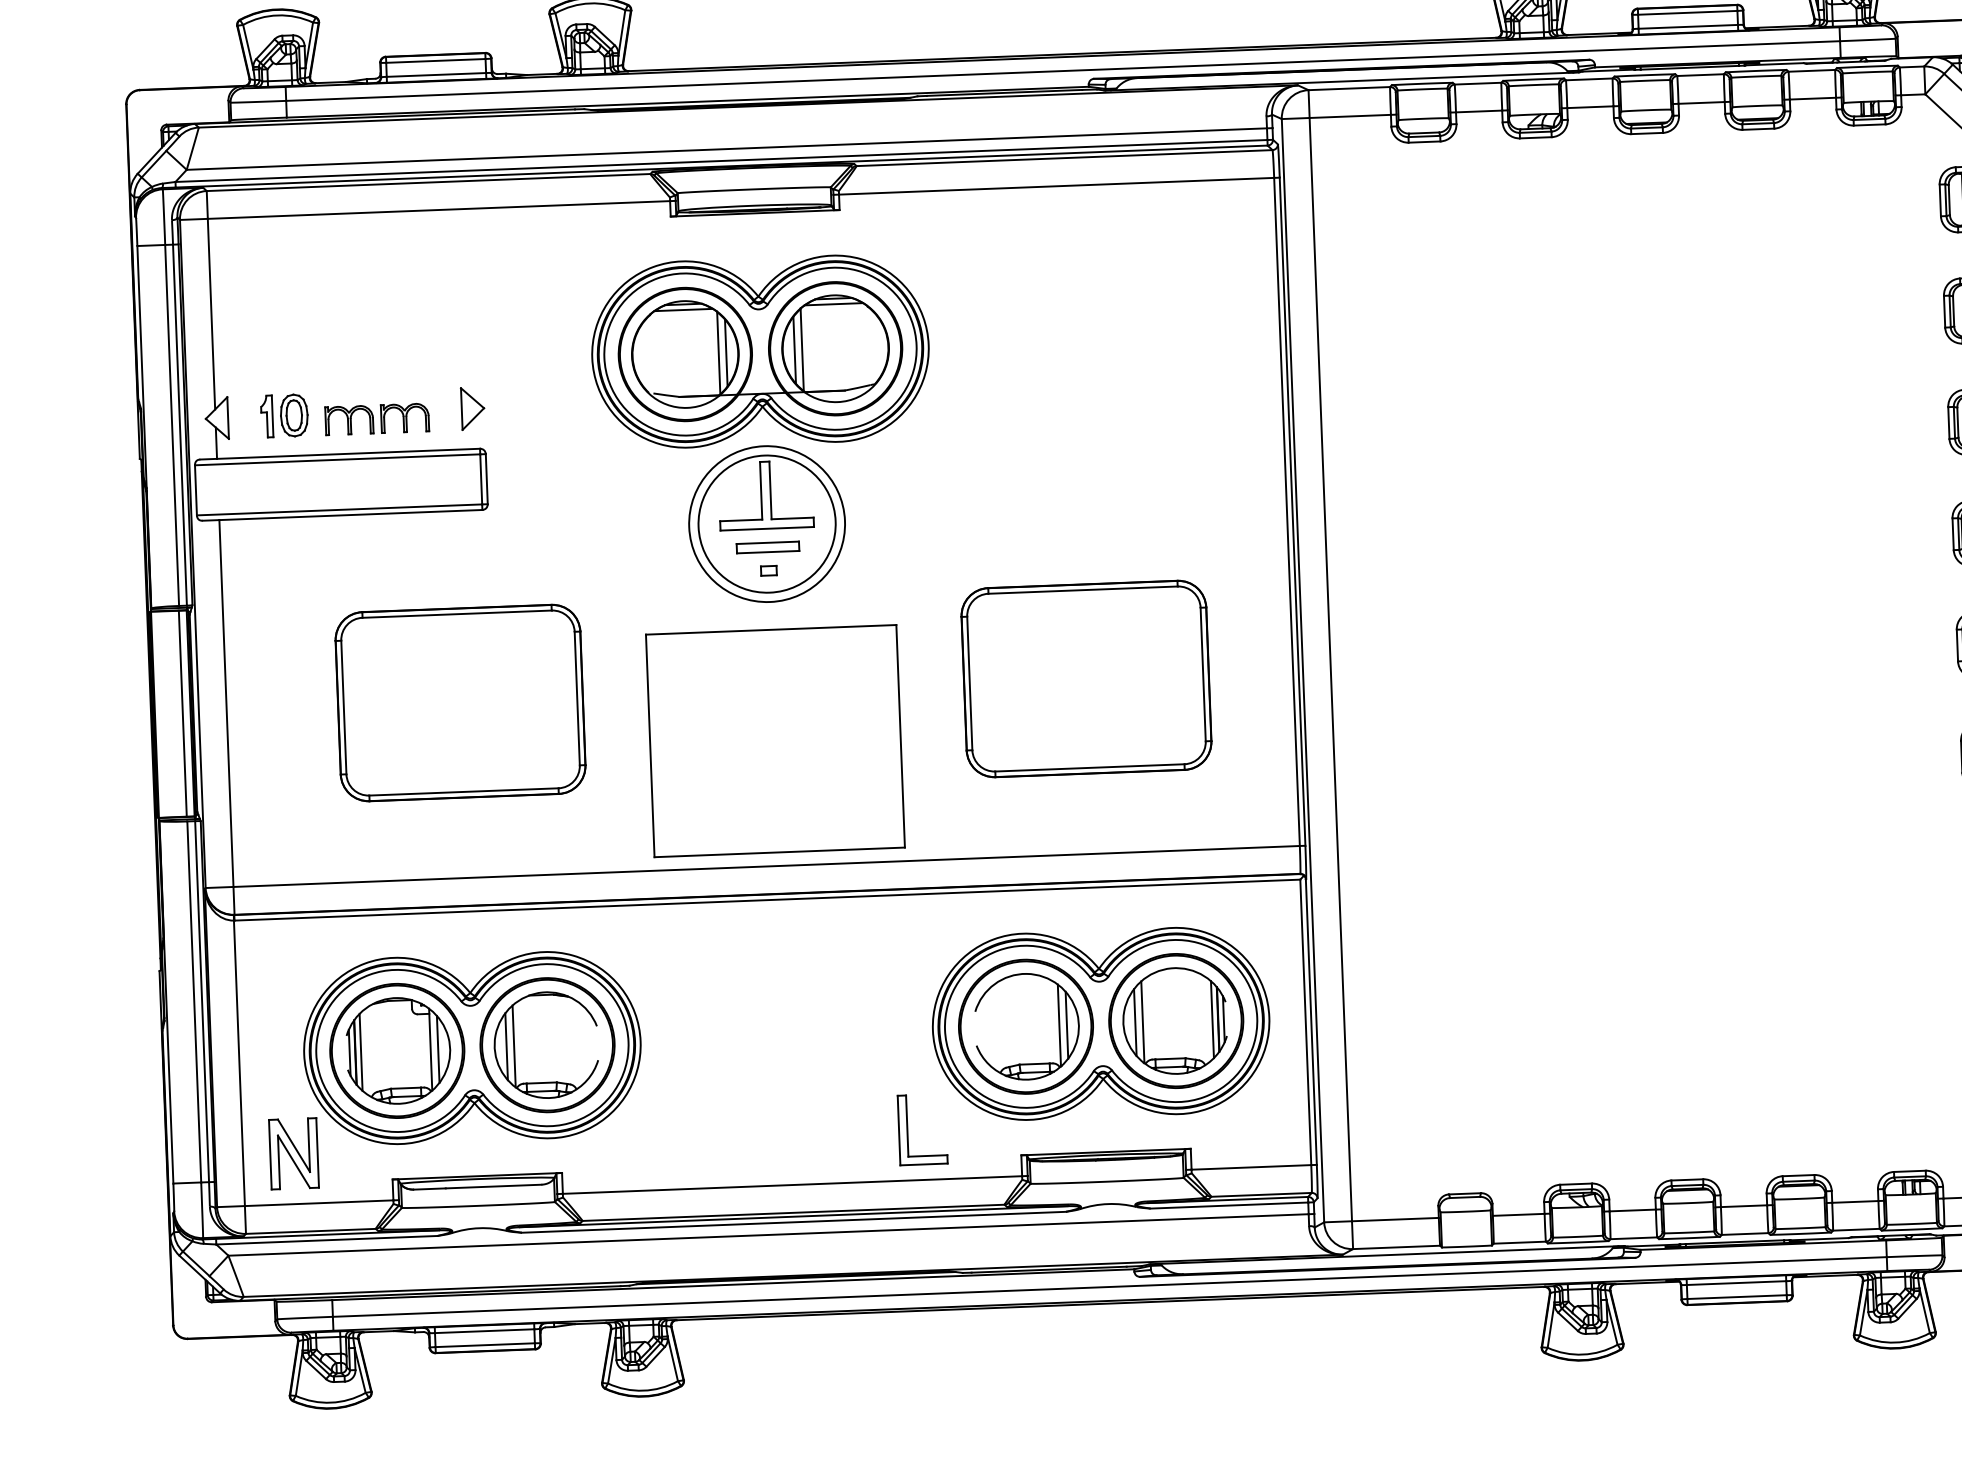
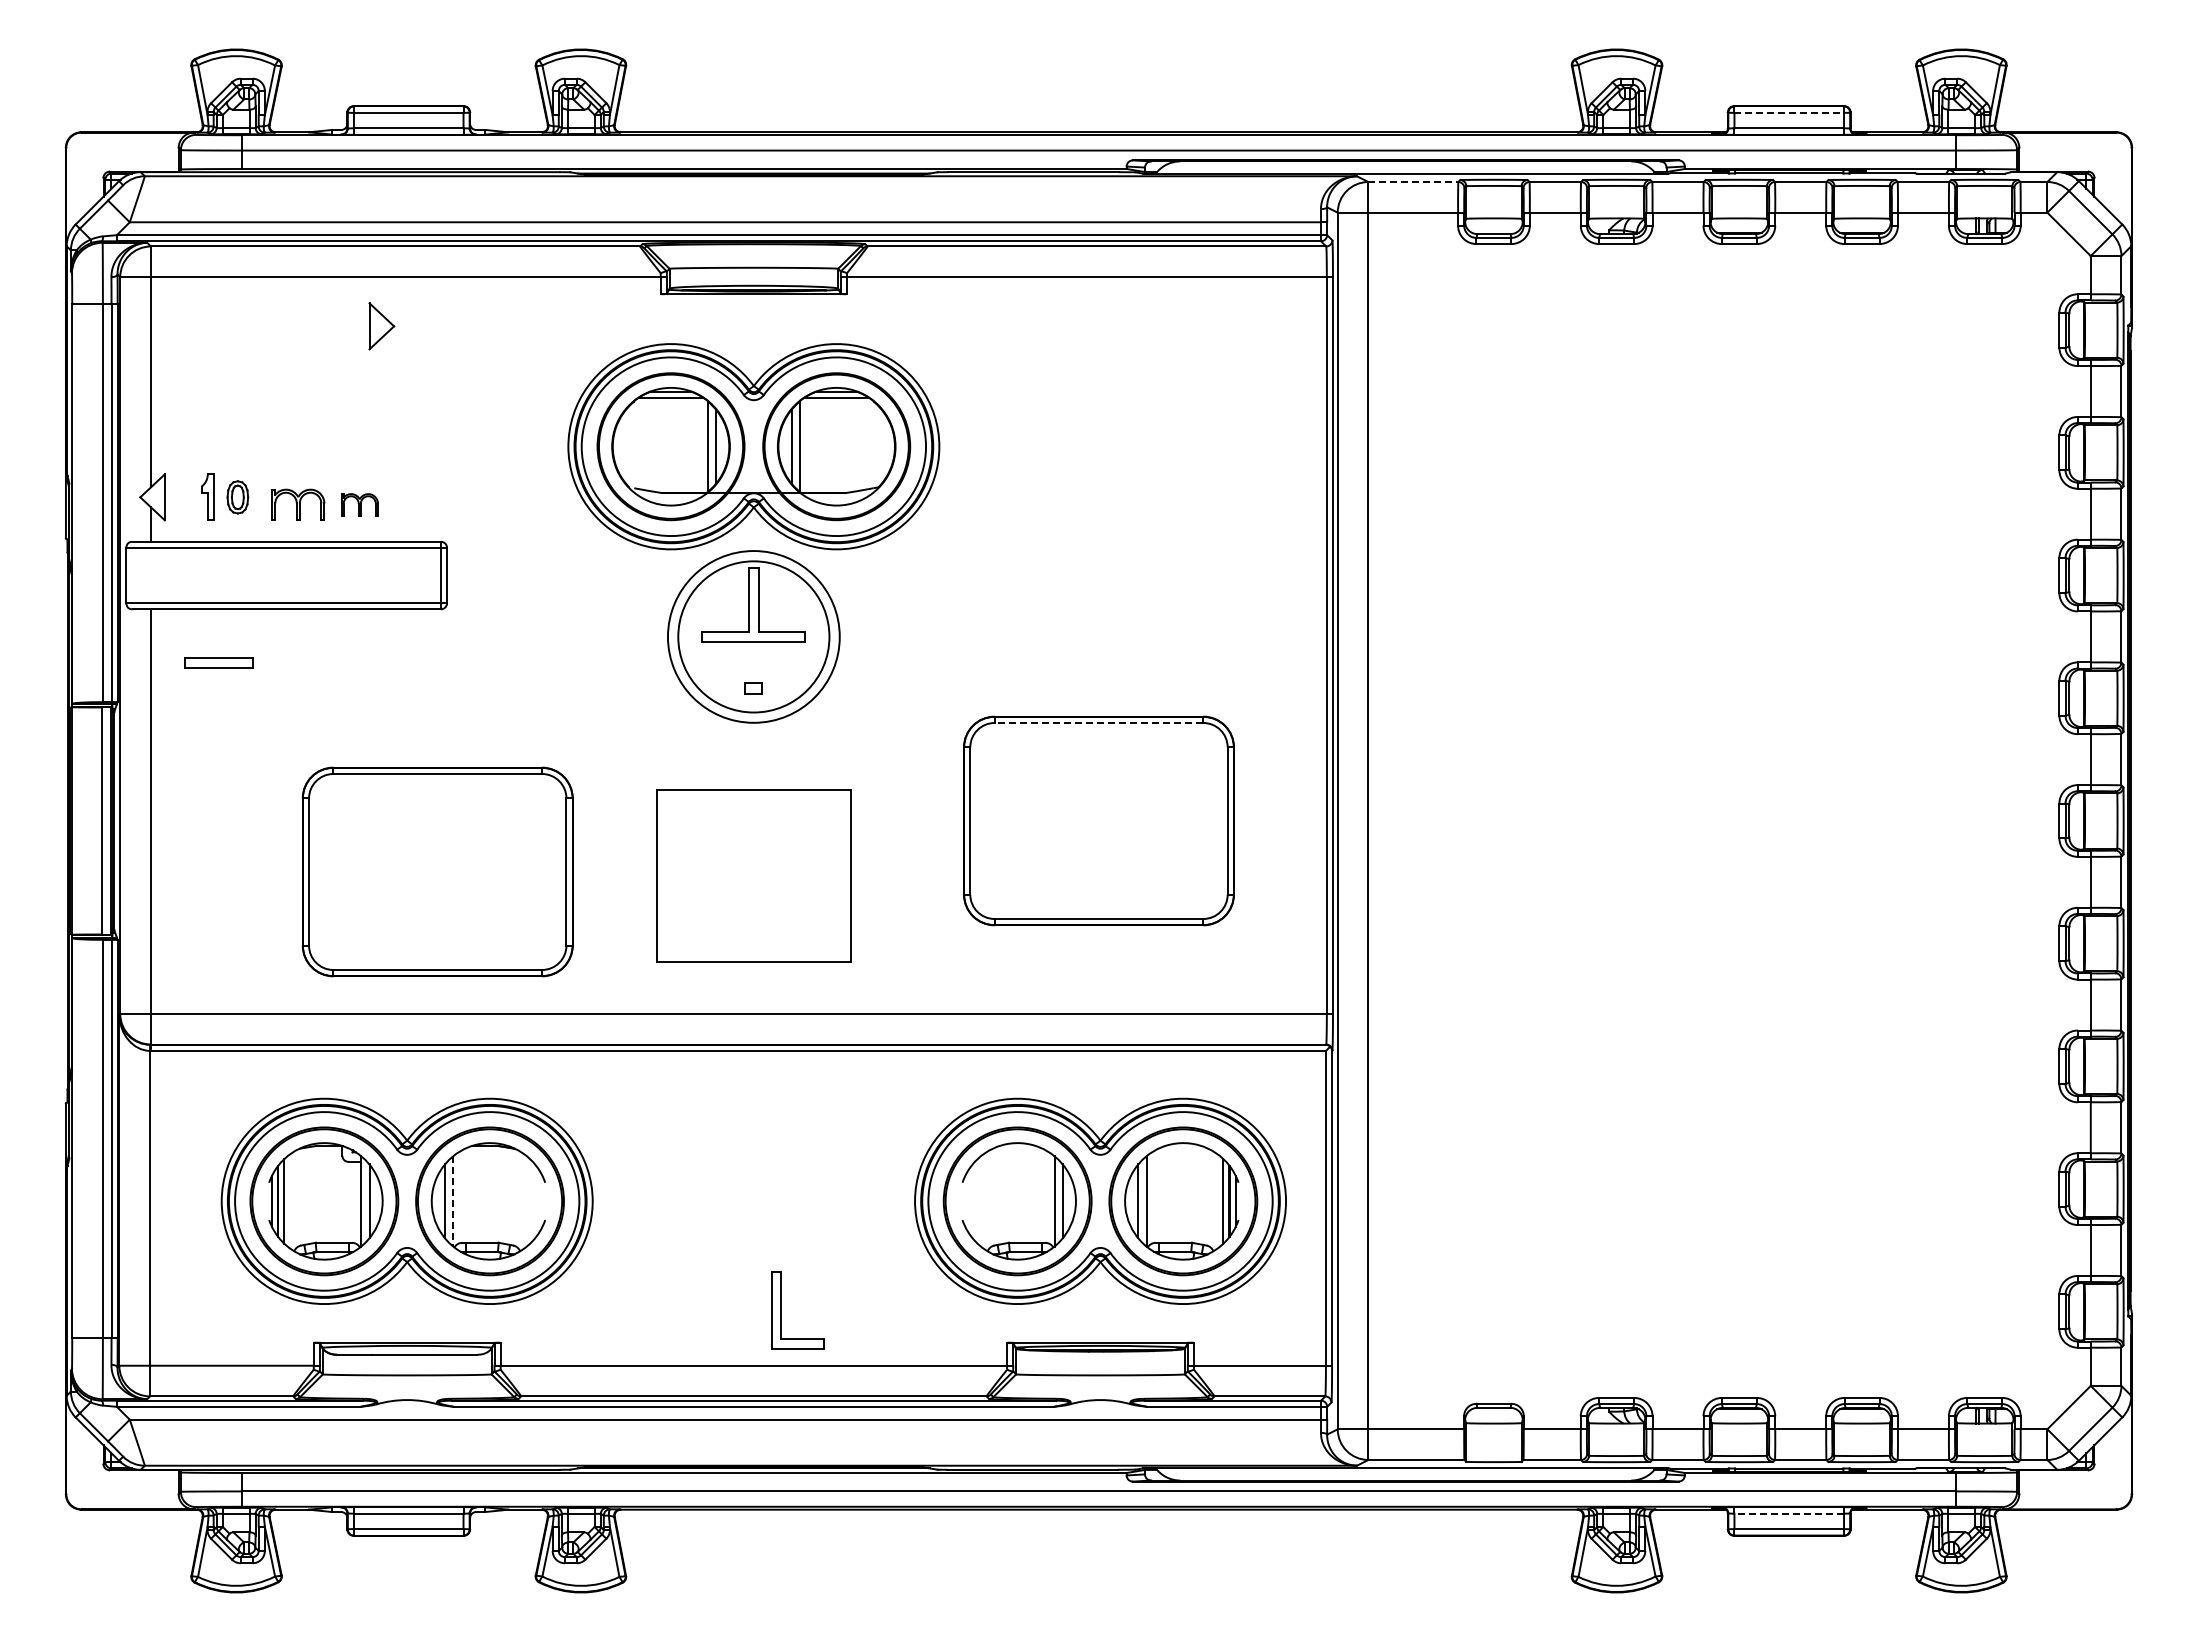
line: (1687, 12) -> (1789, 112), solid -> dashed
line: (1349, 89) -> (1413, 182), solid -> dashed
part: (472, 408) -> (381, 326), moved
part: (293, 415) -> (237, 497), size x0.7
part: (404, 417) -> (359, 504), size x0.7
part: (767, 547) -> (218, 662), moved
line: (1082, 589) -> (1098, 722), solid -> dashed
part: (460, 702) -> (437, 871), moved
part: (775, 741) -> (753, 876), size x0.7
line: (514, 1046) -> (453, 1201), solid -> dashed
part: (908, 1130) -> (781, 1310), moved
part: (293, 1153) -> (205, 1309), removed
line: (1736, 1282) -> (1789, 1513), solid -> dashed

